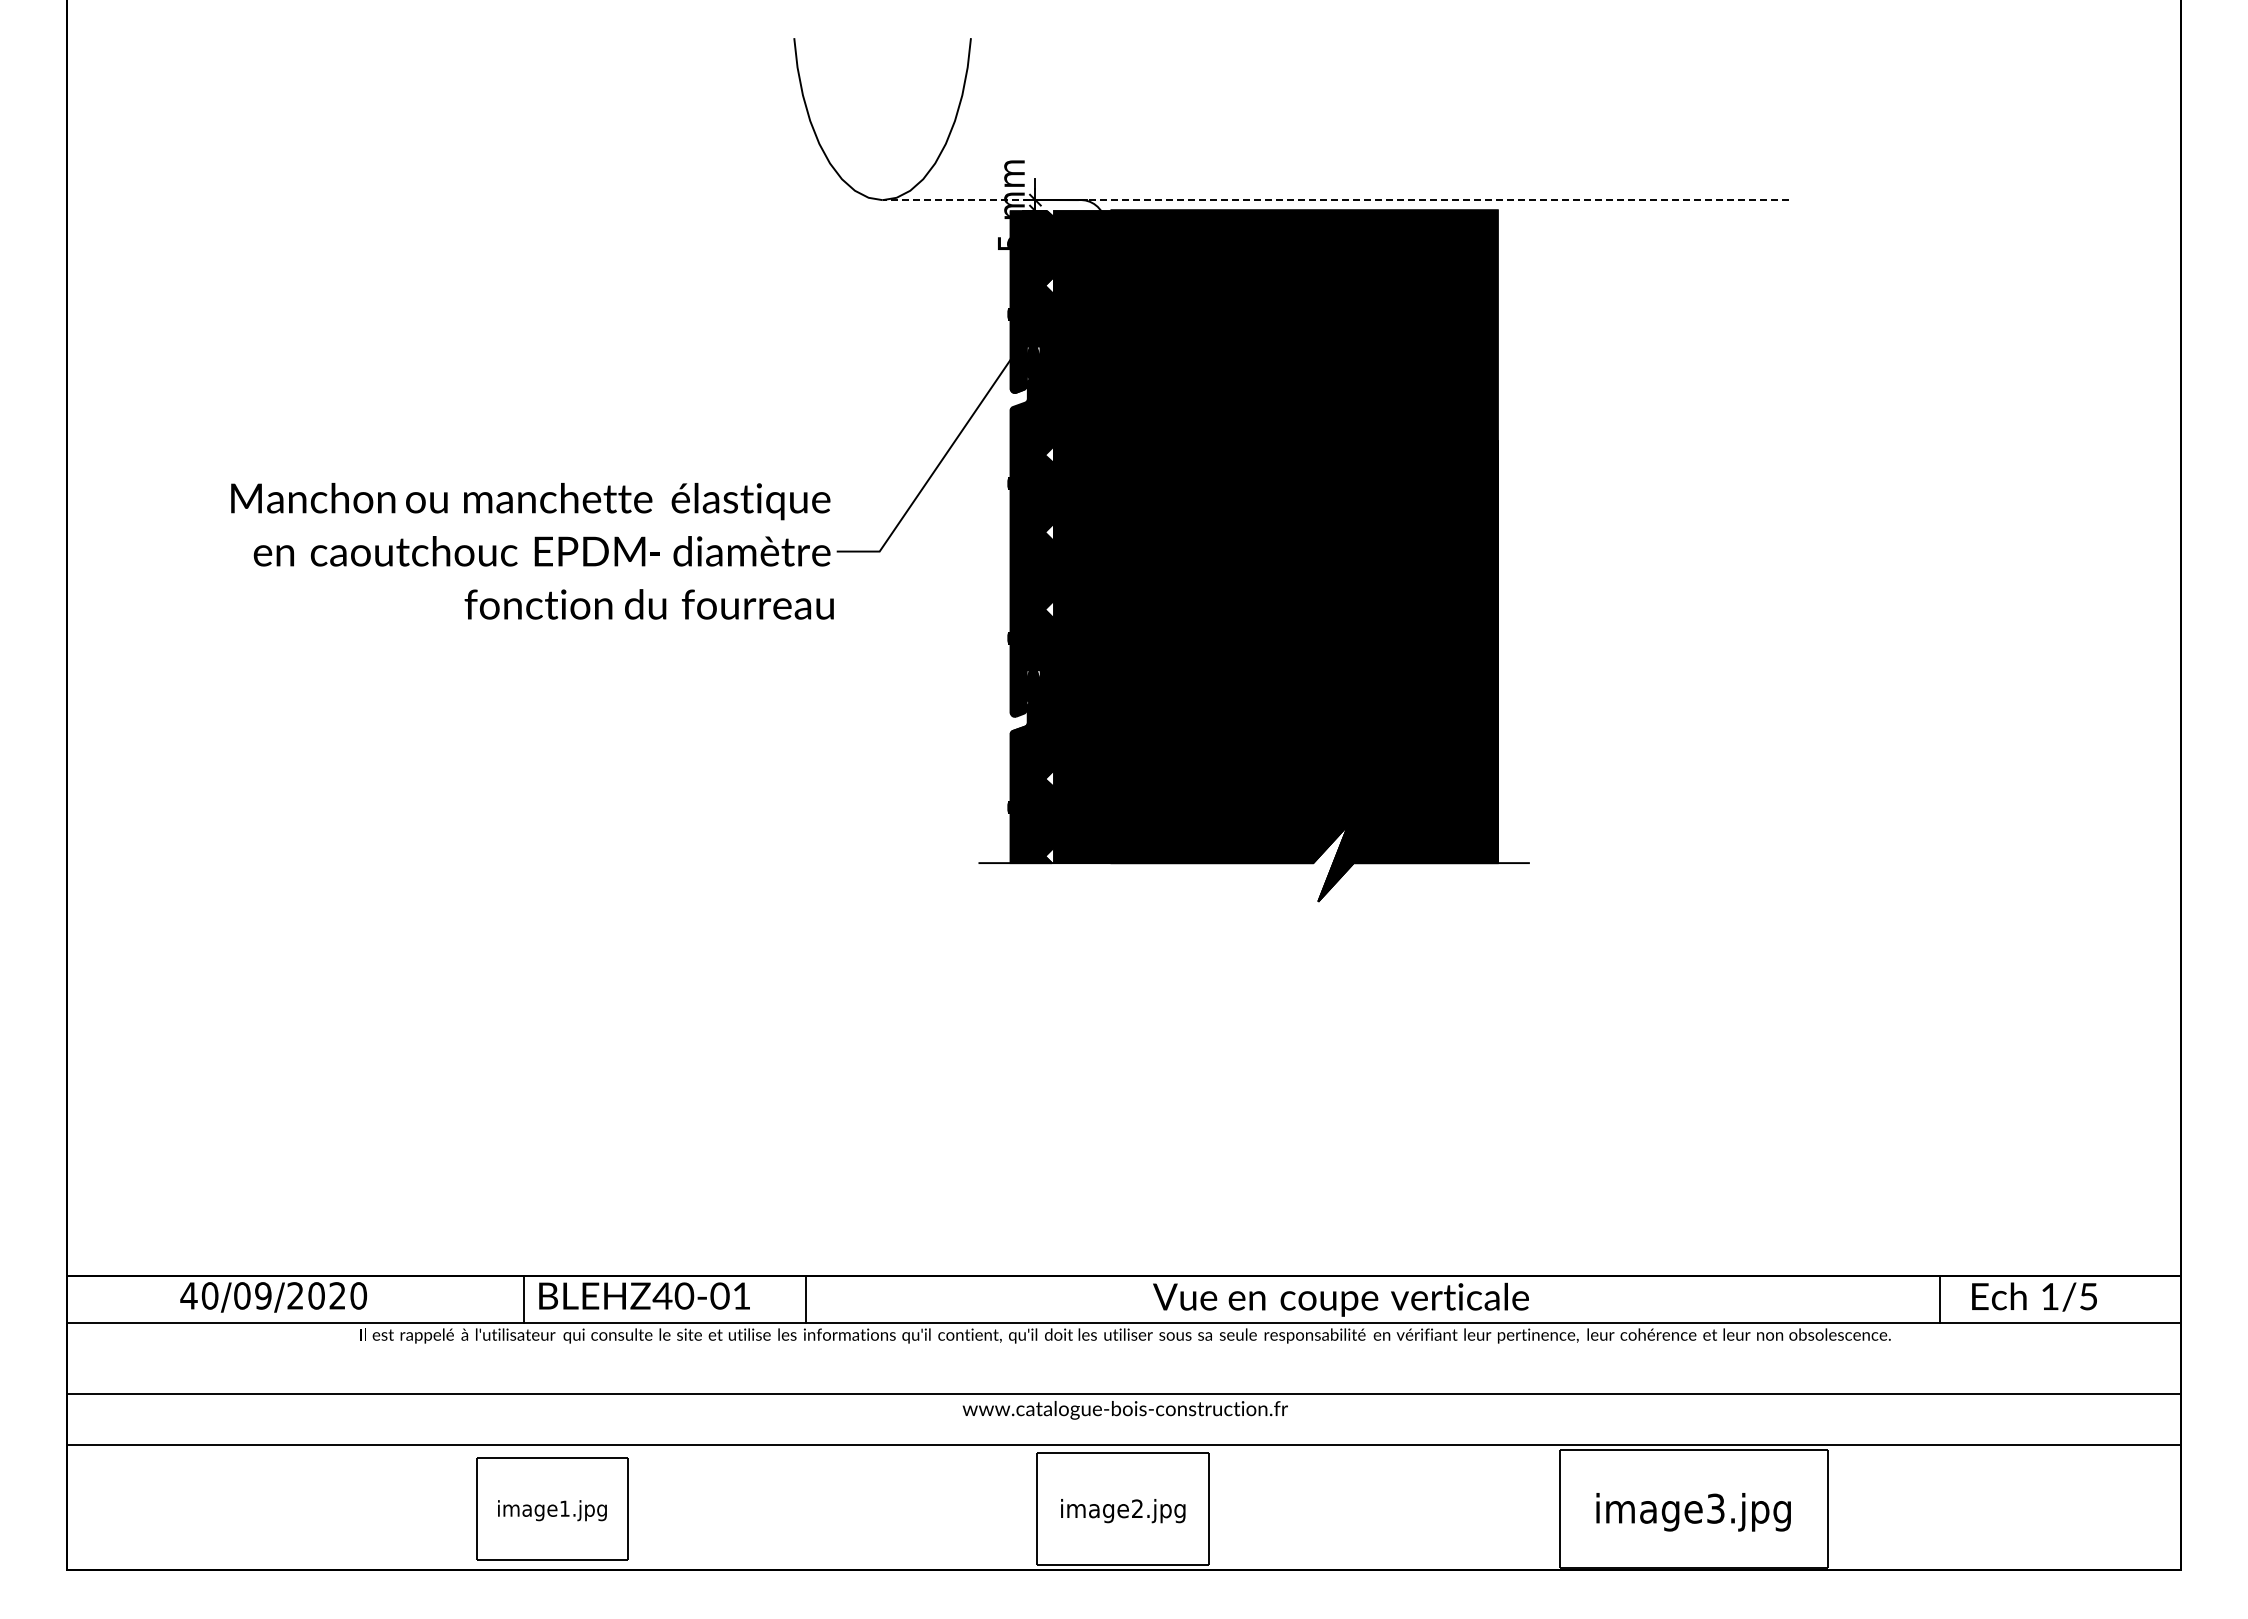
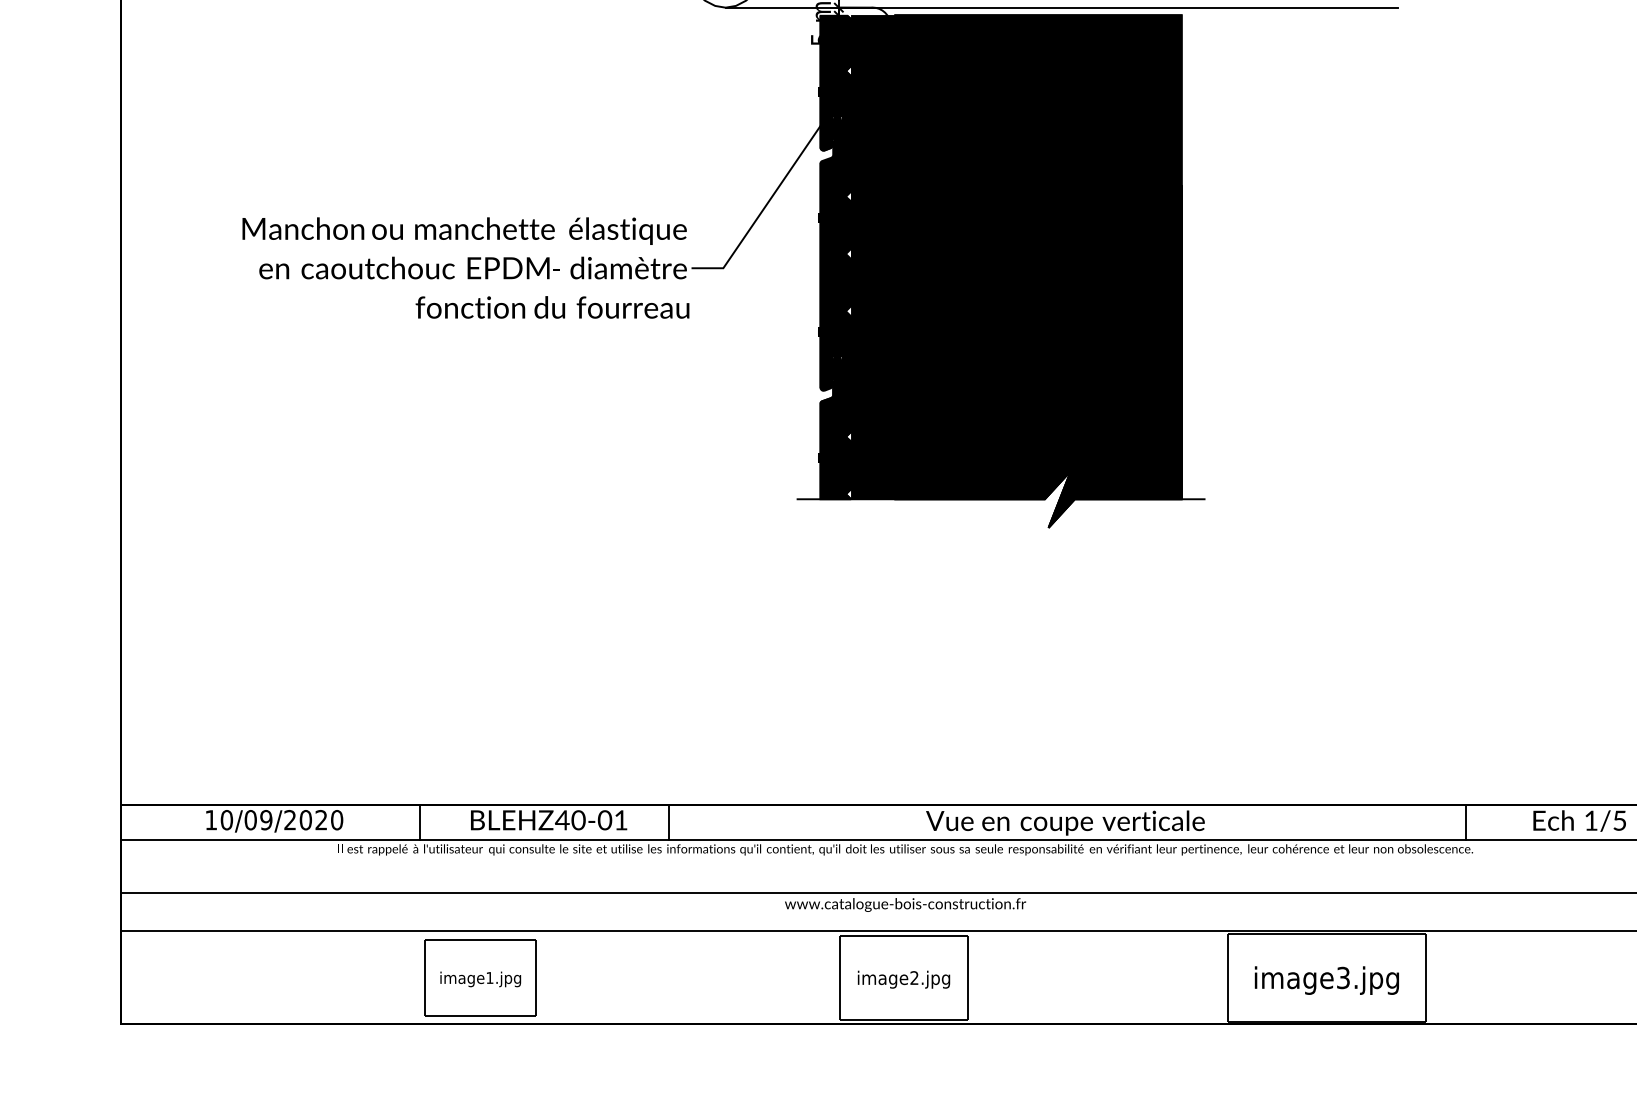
line: (1335, 200) -> (1061, 7), dashed -> solid
text: (188, 1295) -> (210, 819), 40/09/2020 -> 10/09/2020
line: (524, 1298) -> (420, 822), moved
line: (1939, 1298) -> (1465, 822), moved

